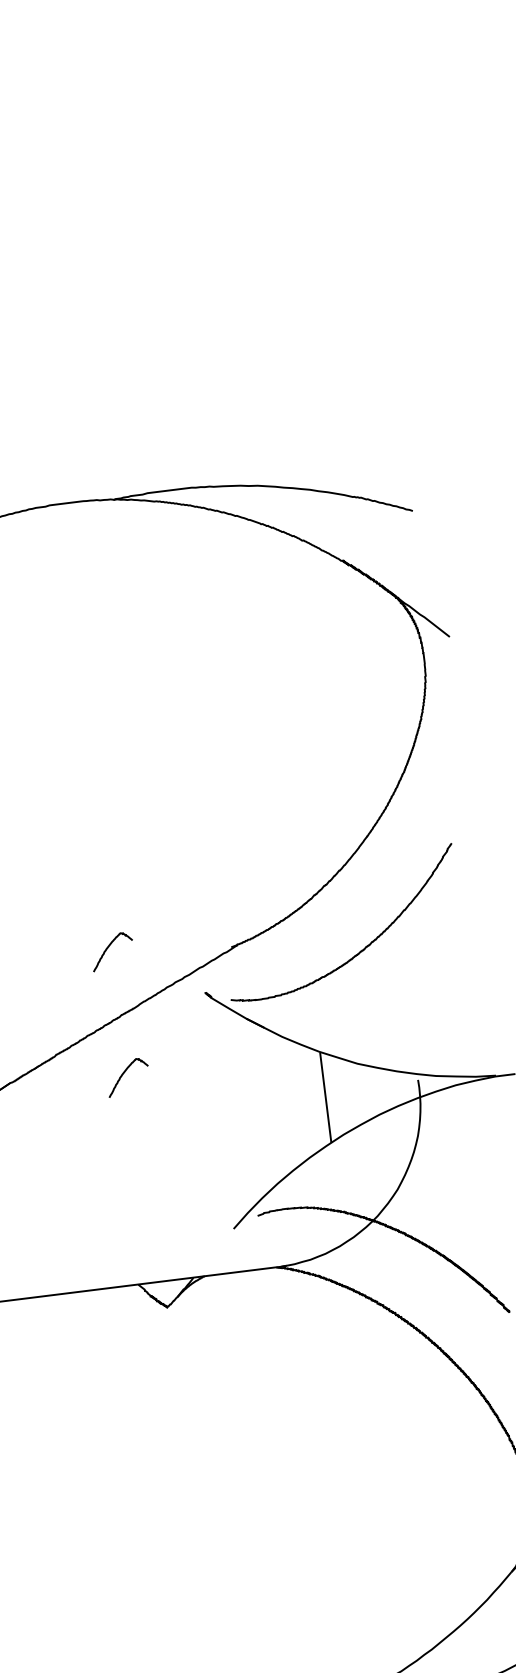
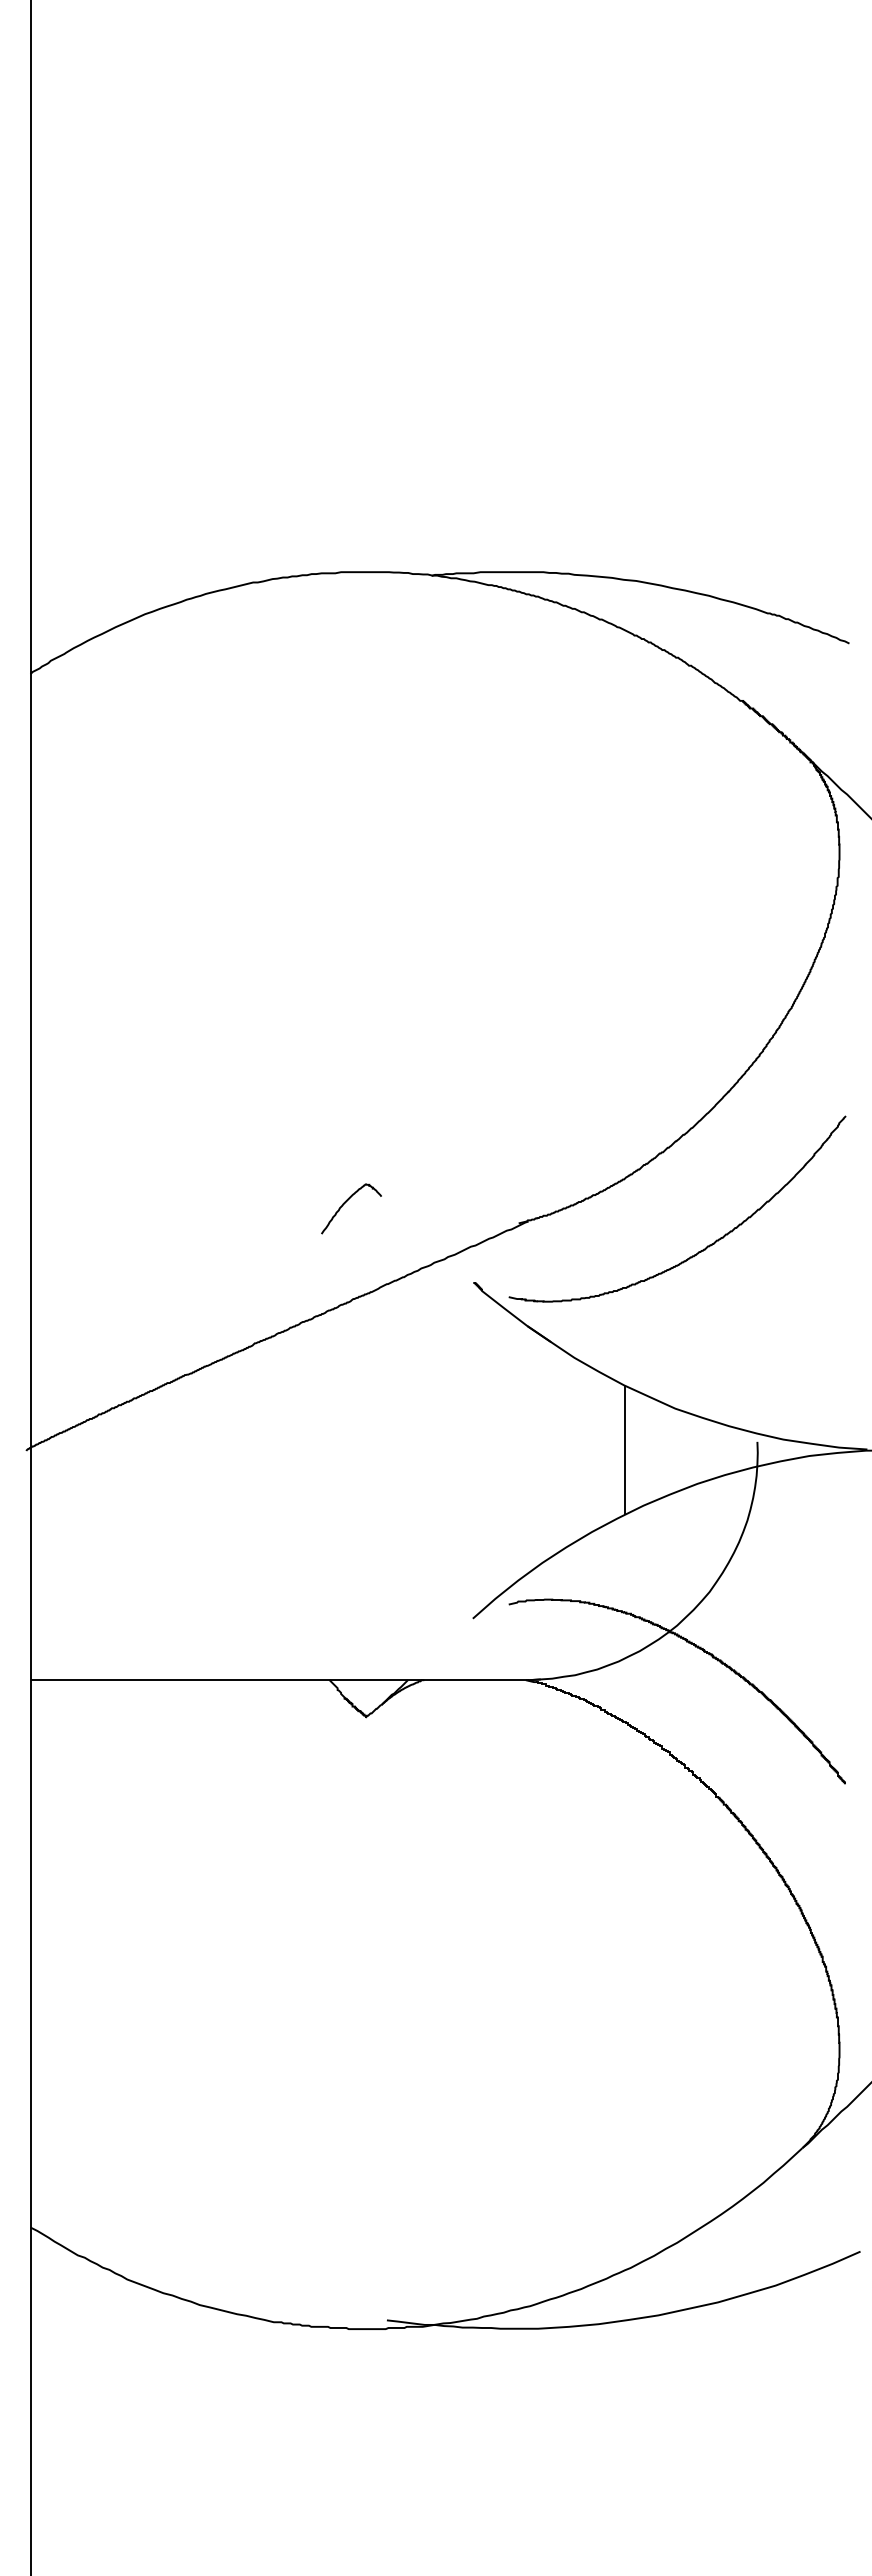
part: (124, 1073) -> (346, 1381), removed

